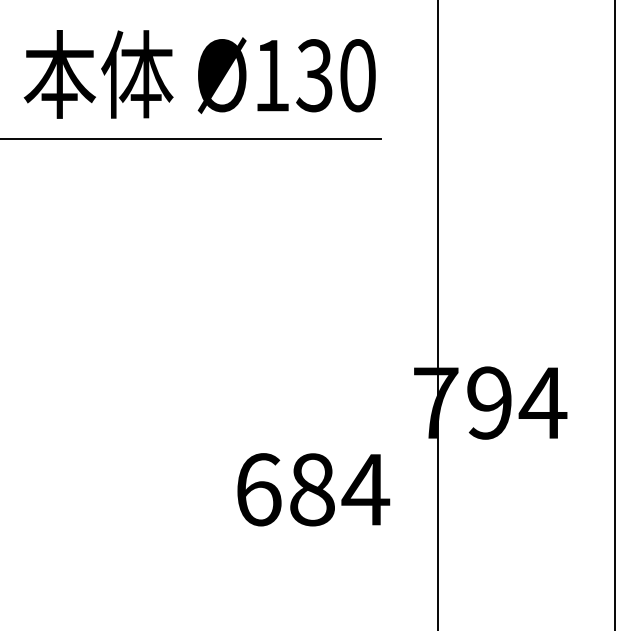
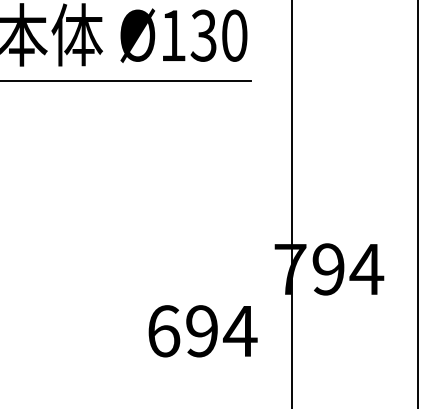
text: (312, 489) -> (202, 331), 684 -> 694

